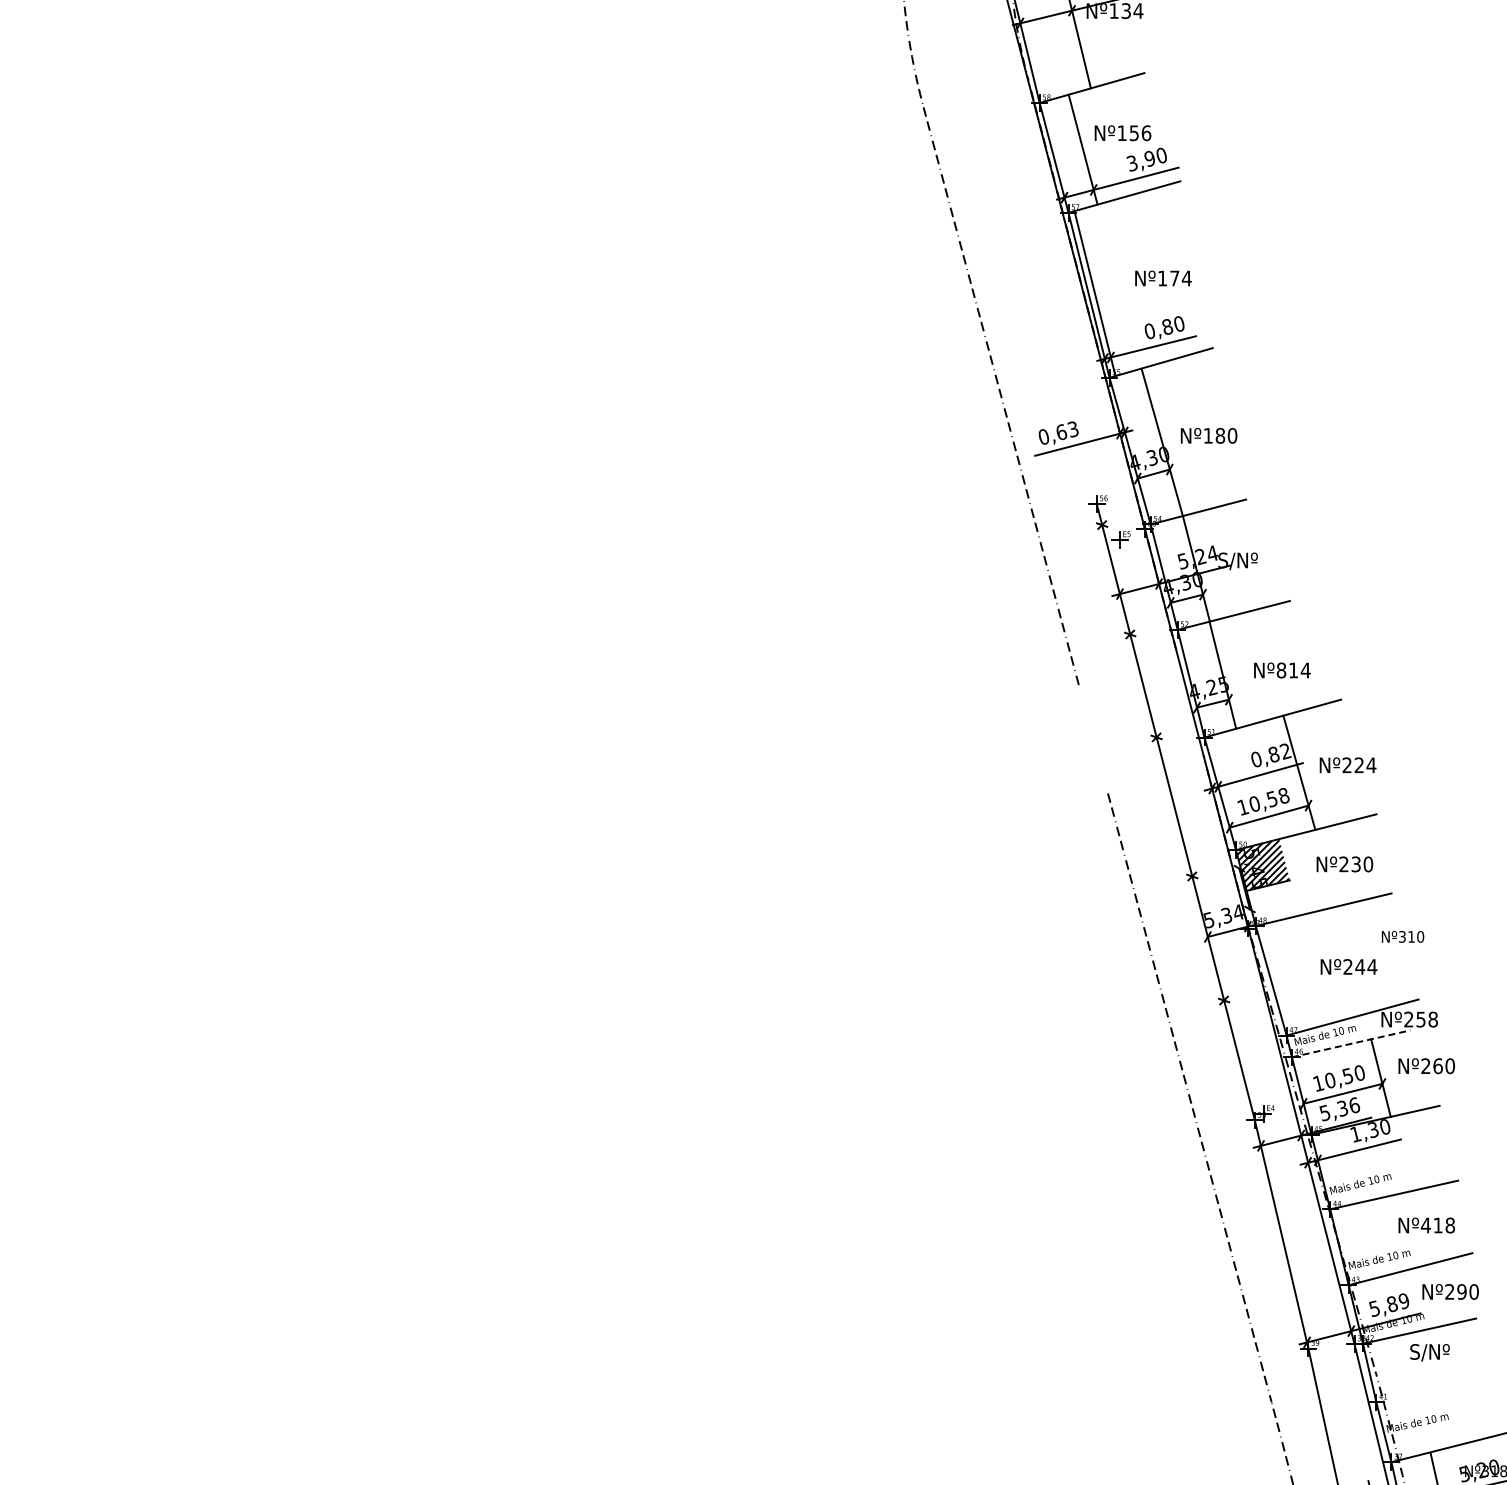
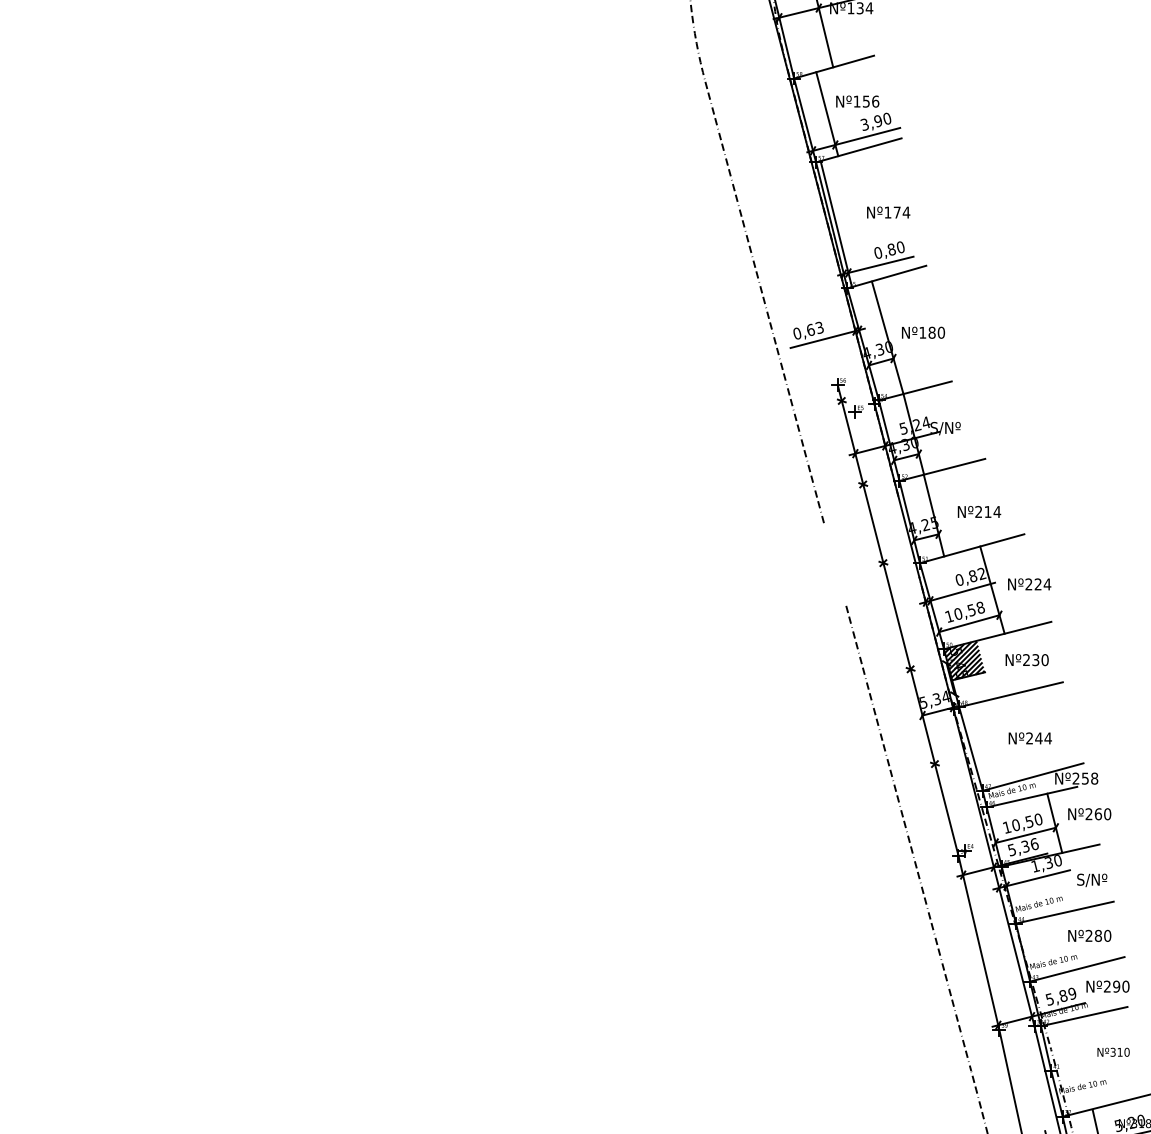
text: (1281, 670) -> (978, 512), Nº814 -> Nº214
text: (1402, 936) -> (1113, 1052), moved
line: (1351, 1043) -> (1032, 796), dashed -> solid
text: (1438, 1225) -> (1098, 935), Nº418 -> Nº280
text: (1429, 1352) -> (1091, 880), moved

